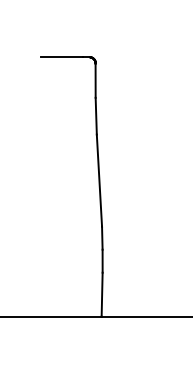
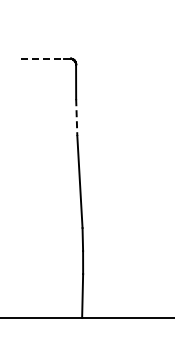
line: (62, 57) -> (43, 58), solid -> dashed
line: (96, 116) -> (77, 117), solid -> dashed

